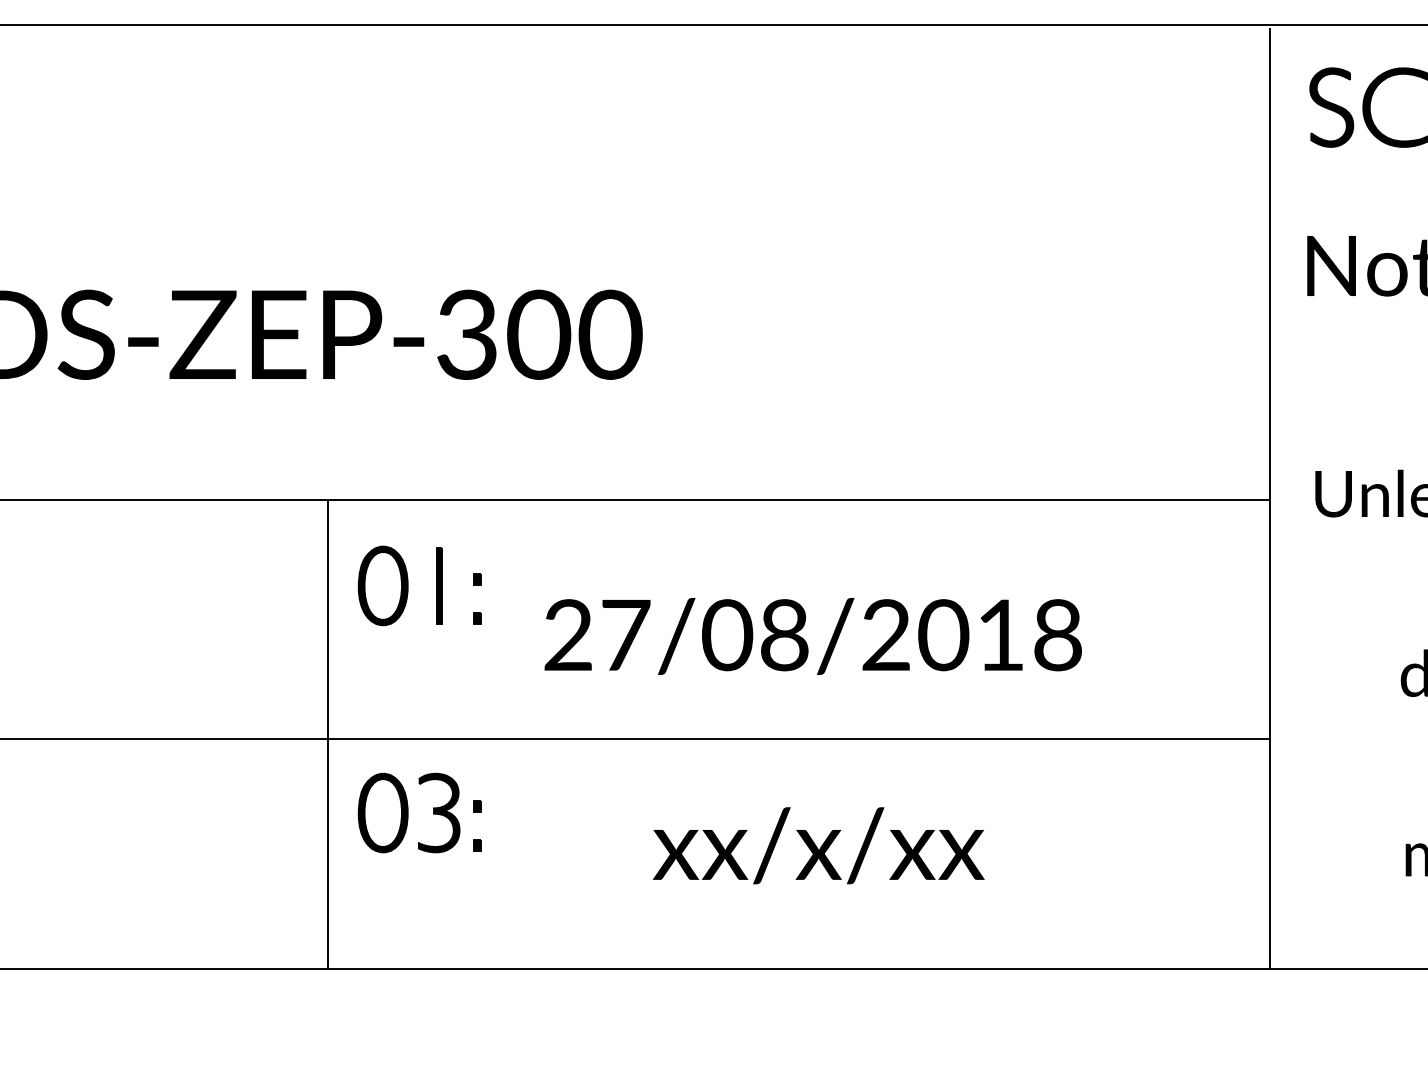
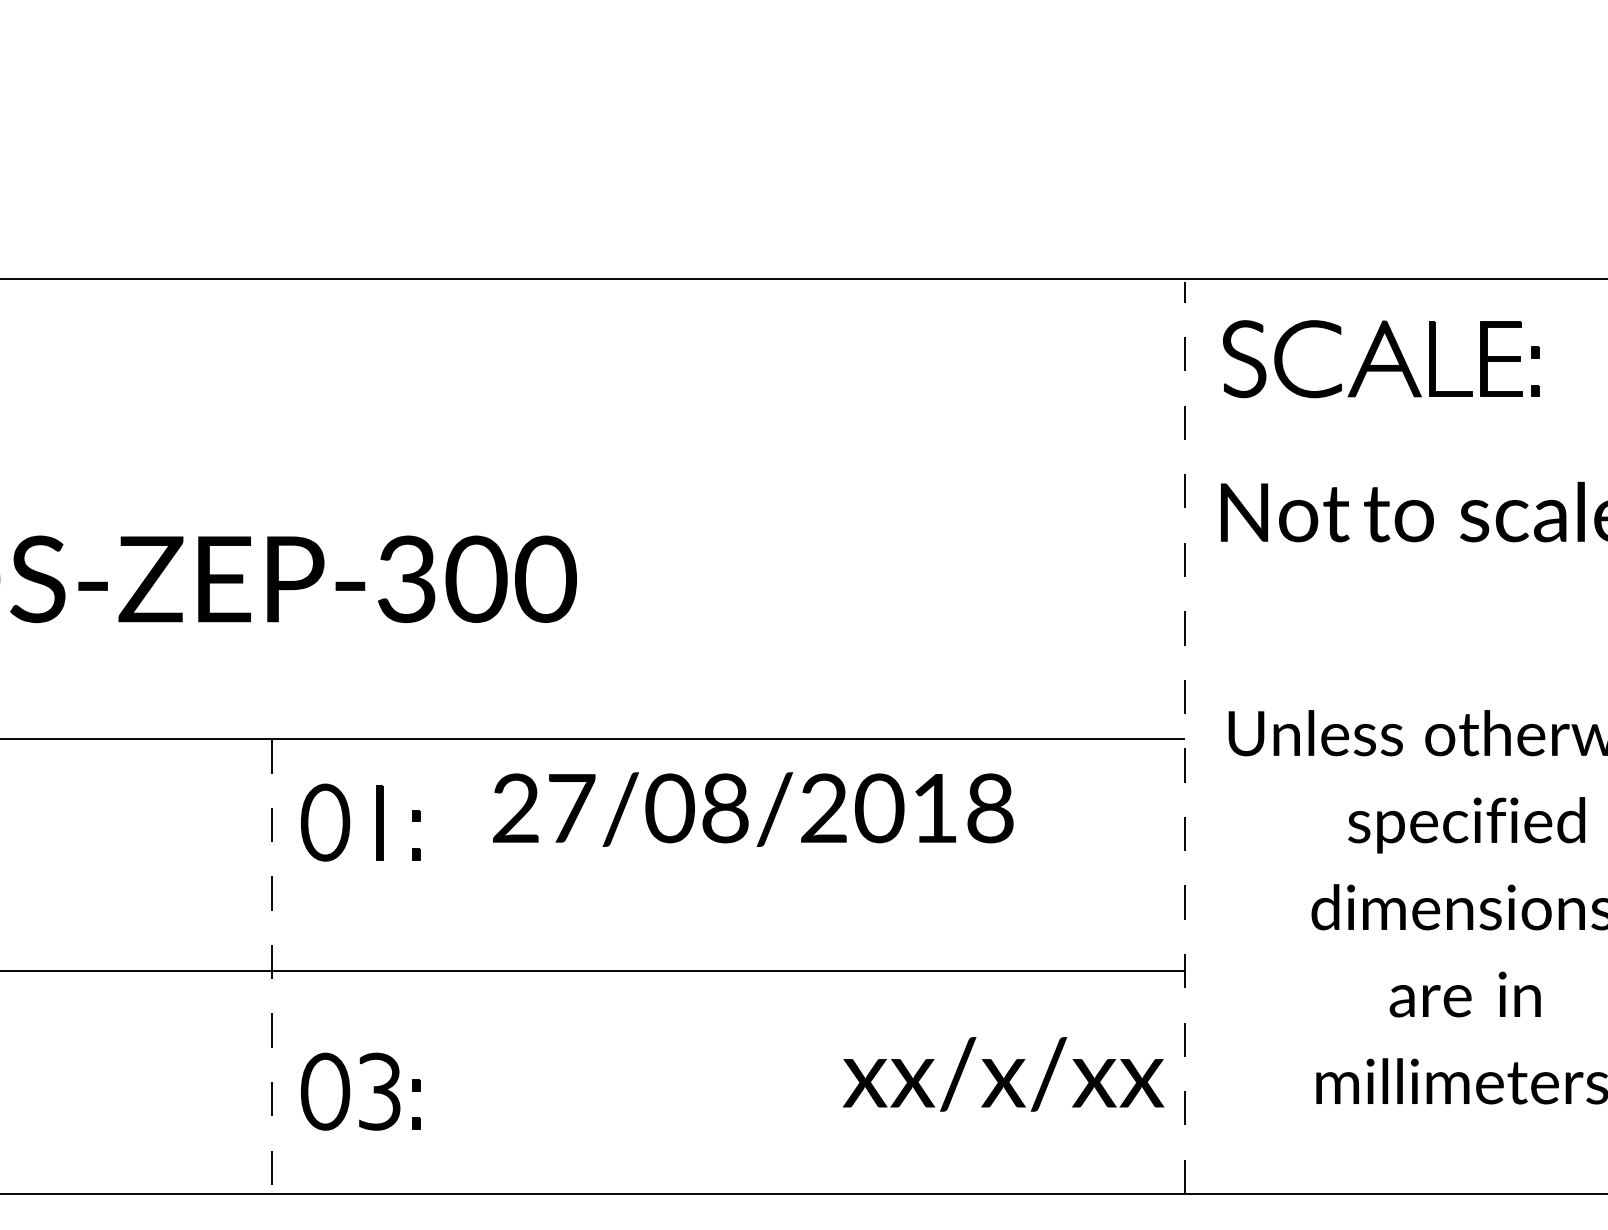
line: (1269, 498) -> (1184, 737), solid -> dashed
text: (813, 636) -> (753, 809), moved
line: (327, 735) -> (271, 967), solid -> dashed
part: (409, 812) -> (350, 1091), moved
text: (818, 845) -> (1003, 1074), moved

